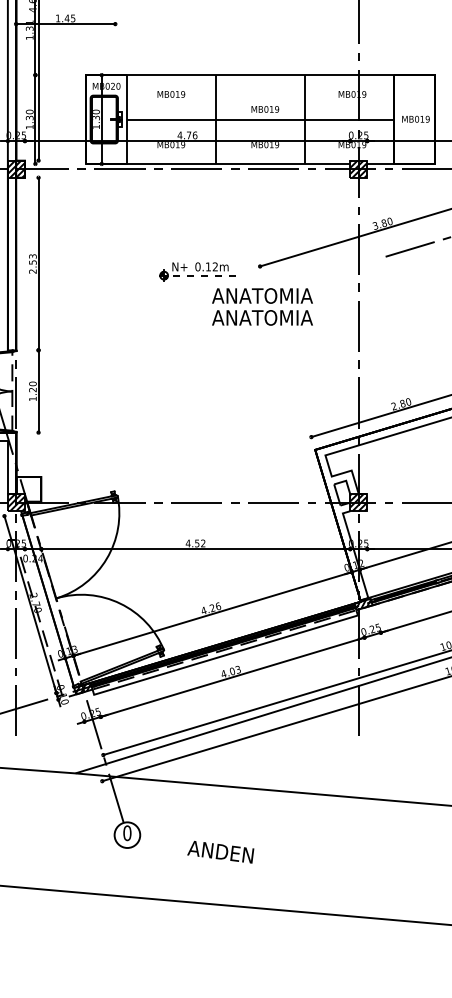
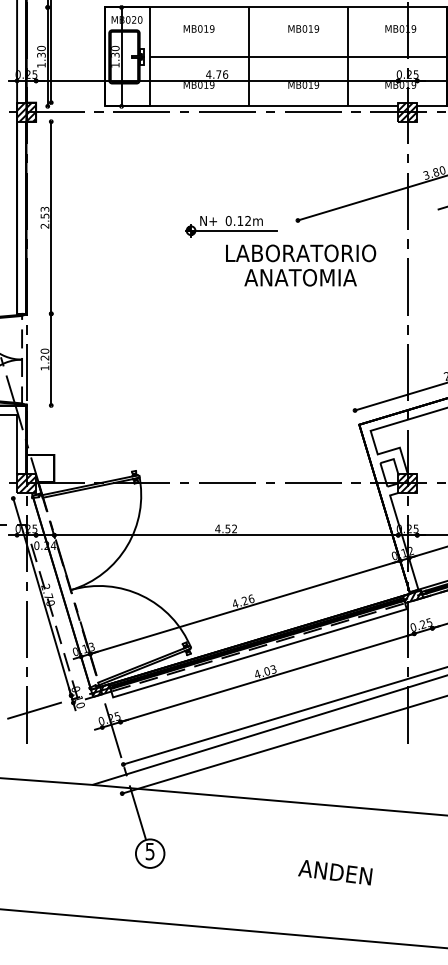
text: (265, 109) -> (303, 29), moved
line: (200, 275) -> (231, 230), dashed -> solid
text: (262, 295) -> (300, 252), ANATOMIA -> LABORATORIO
text: (127, 833) -> (150, 851), 0 -> 5
text: (220, 851) -> (335, 871), moved

